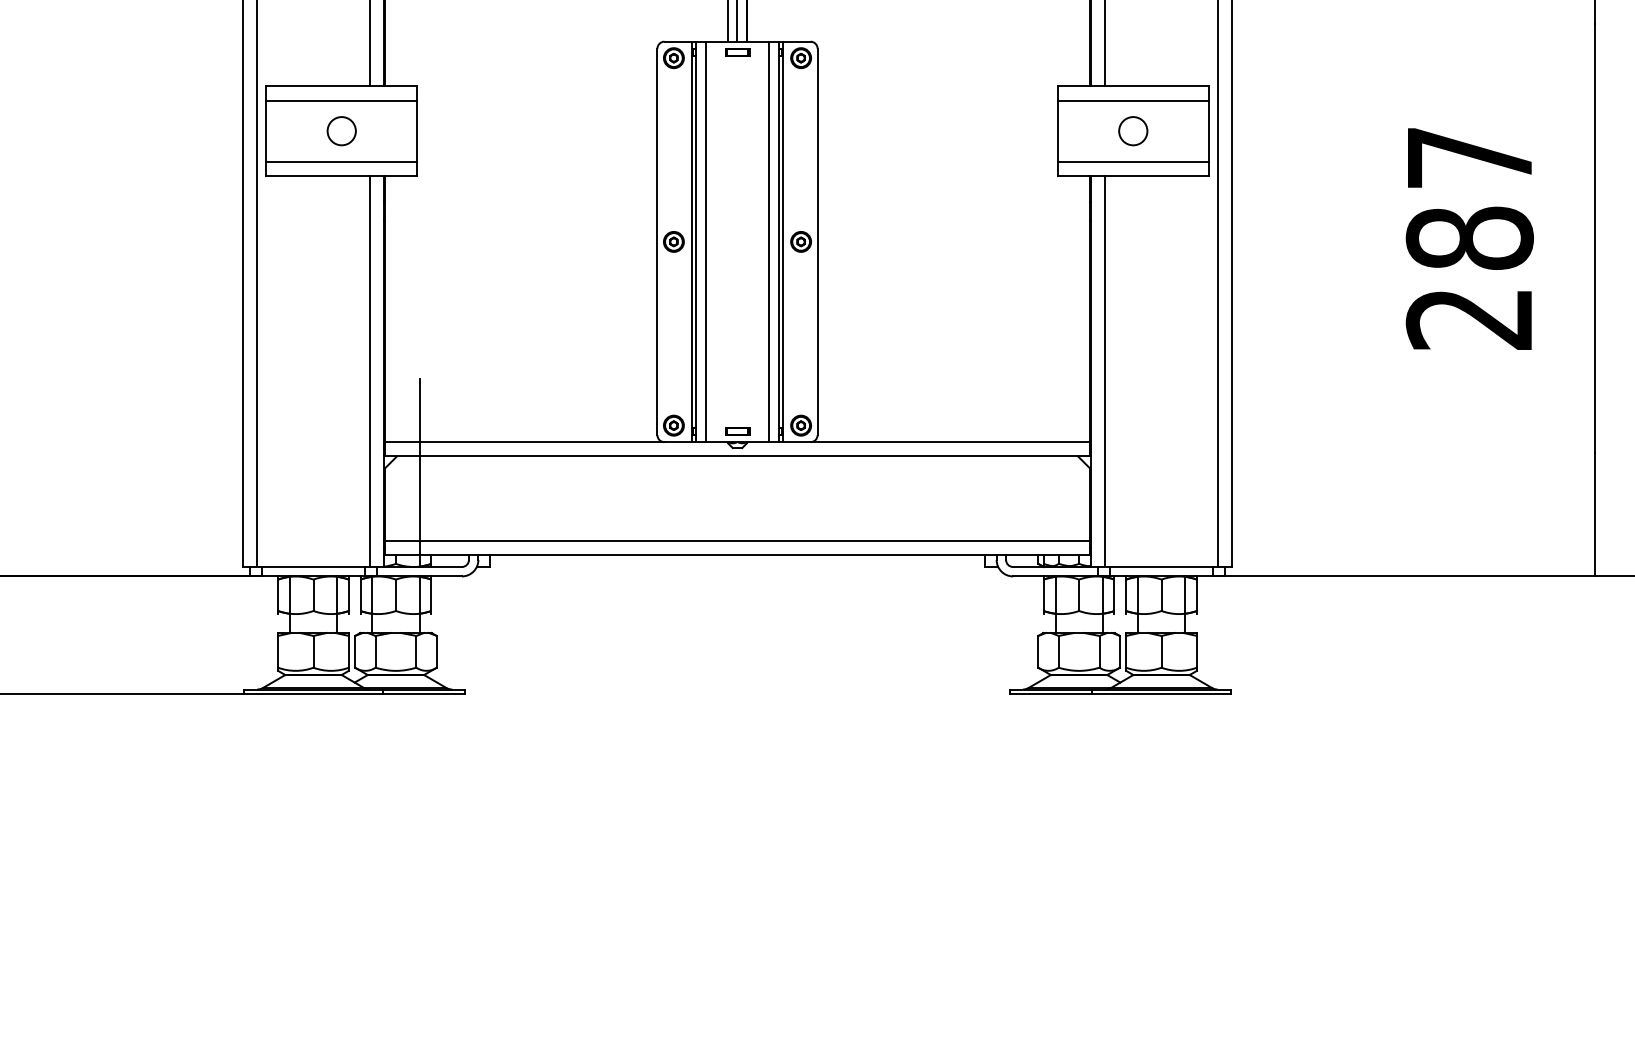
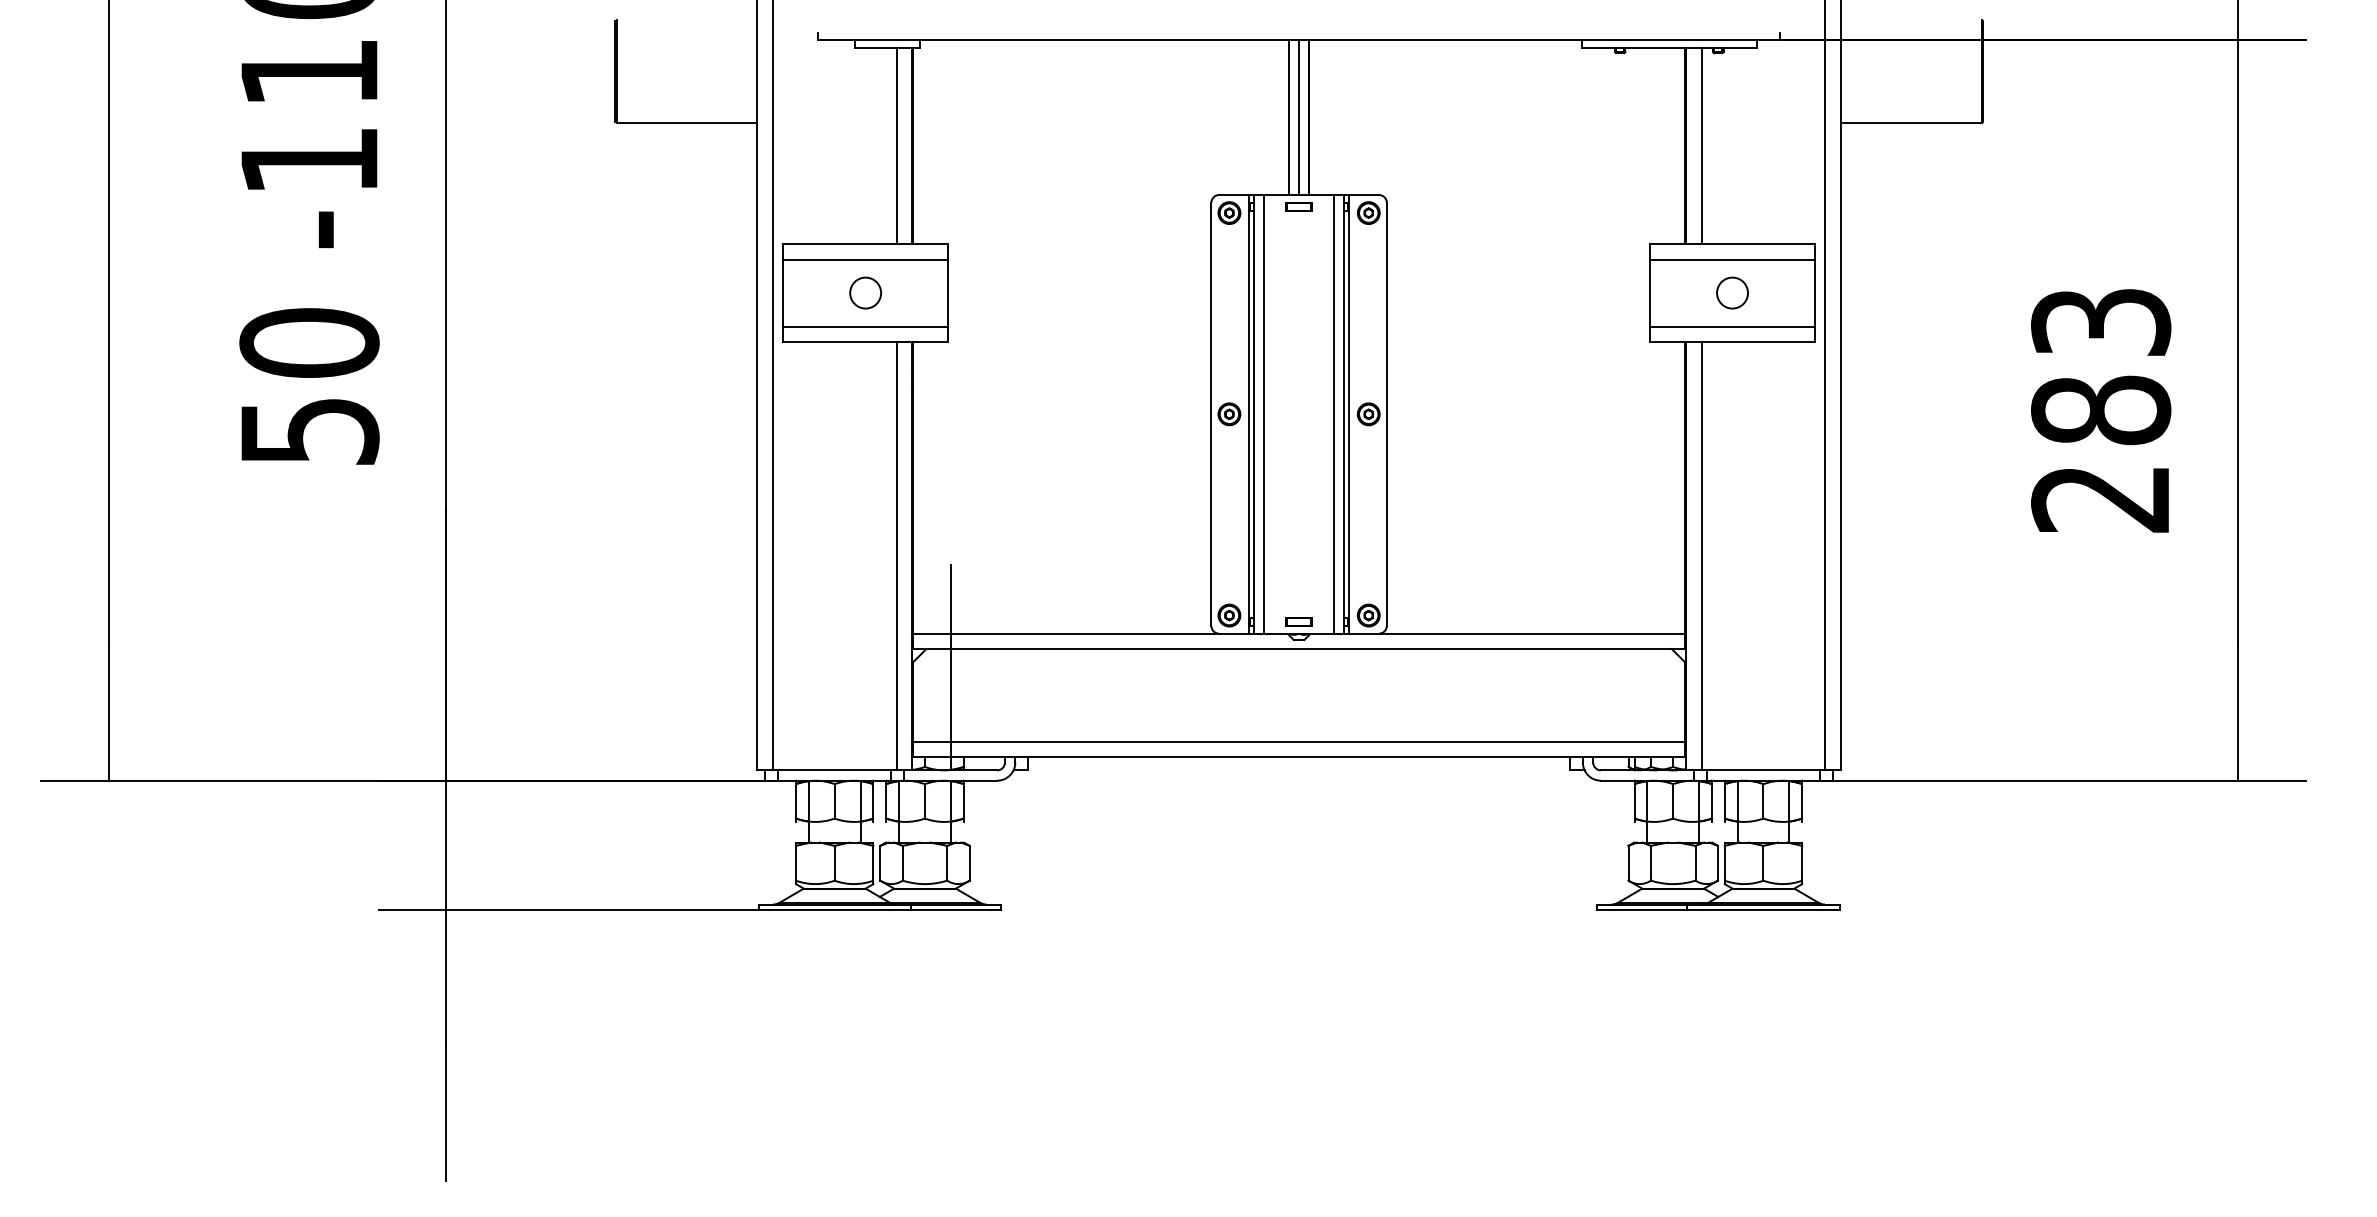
text: (1470, 158) -> (2101, 322), 287 -> 283

